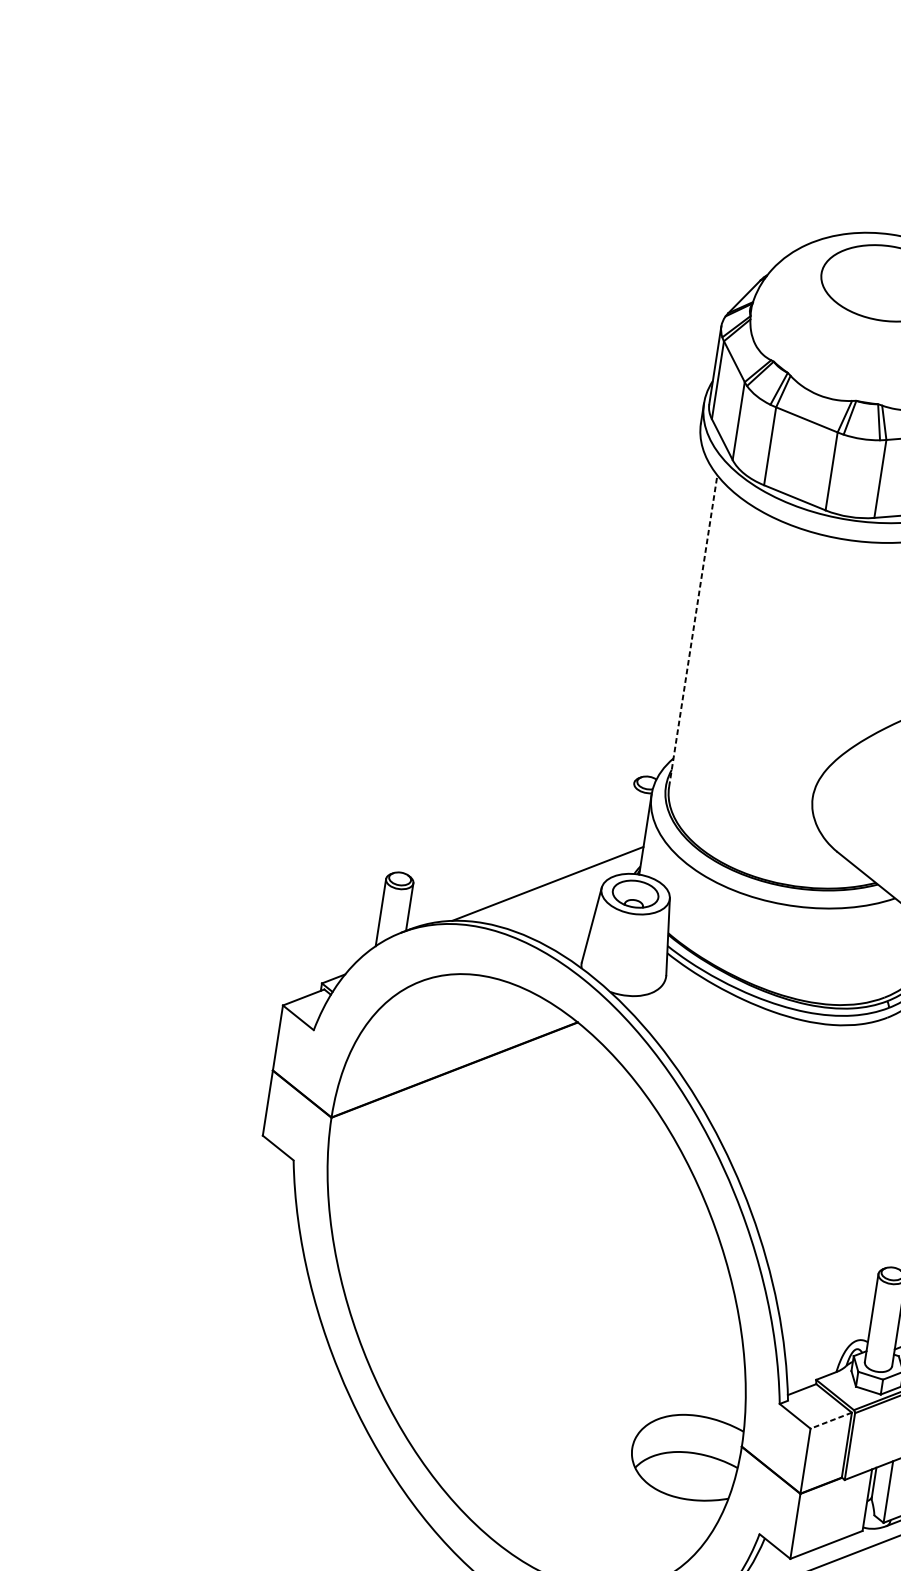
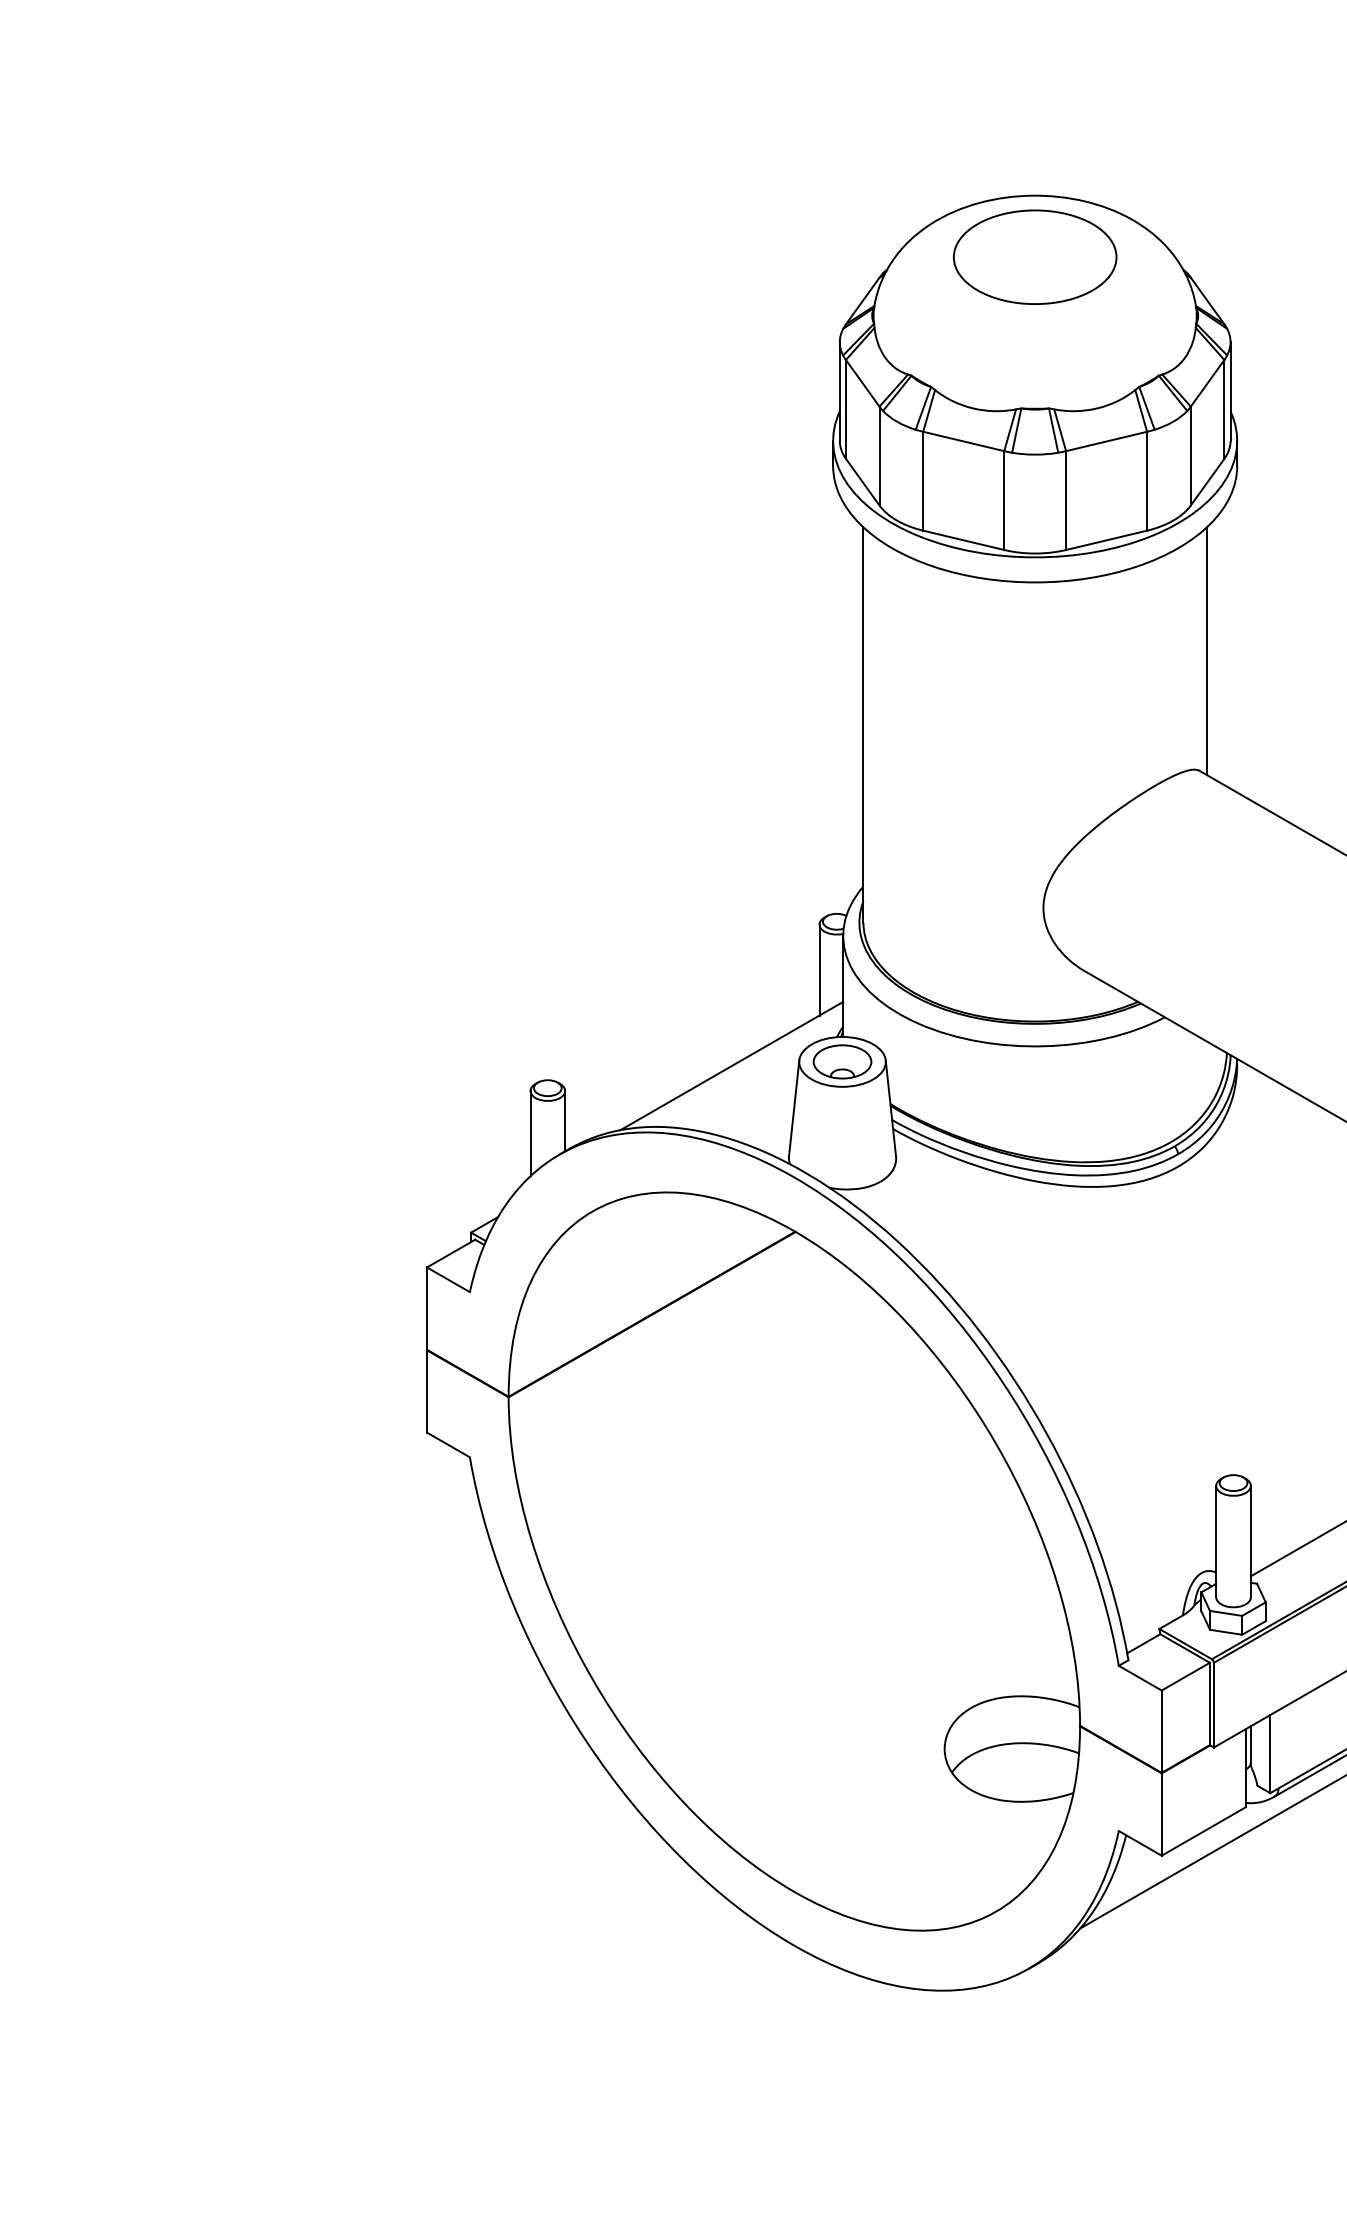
line: (693, 631) -> (863, 725), dashed -> solid
line: (628, 818) -> (819, 969), added
line: (831, 1420) -> (1185, 1676), dashed -> solid

